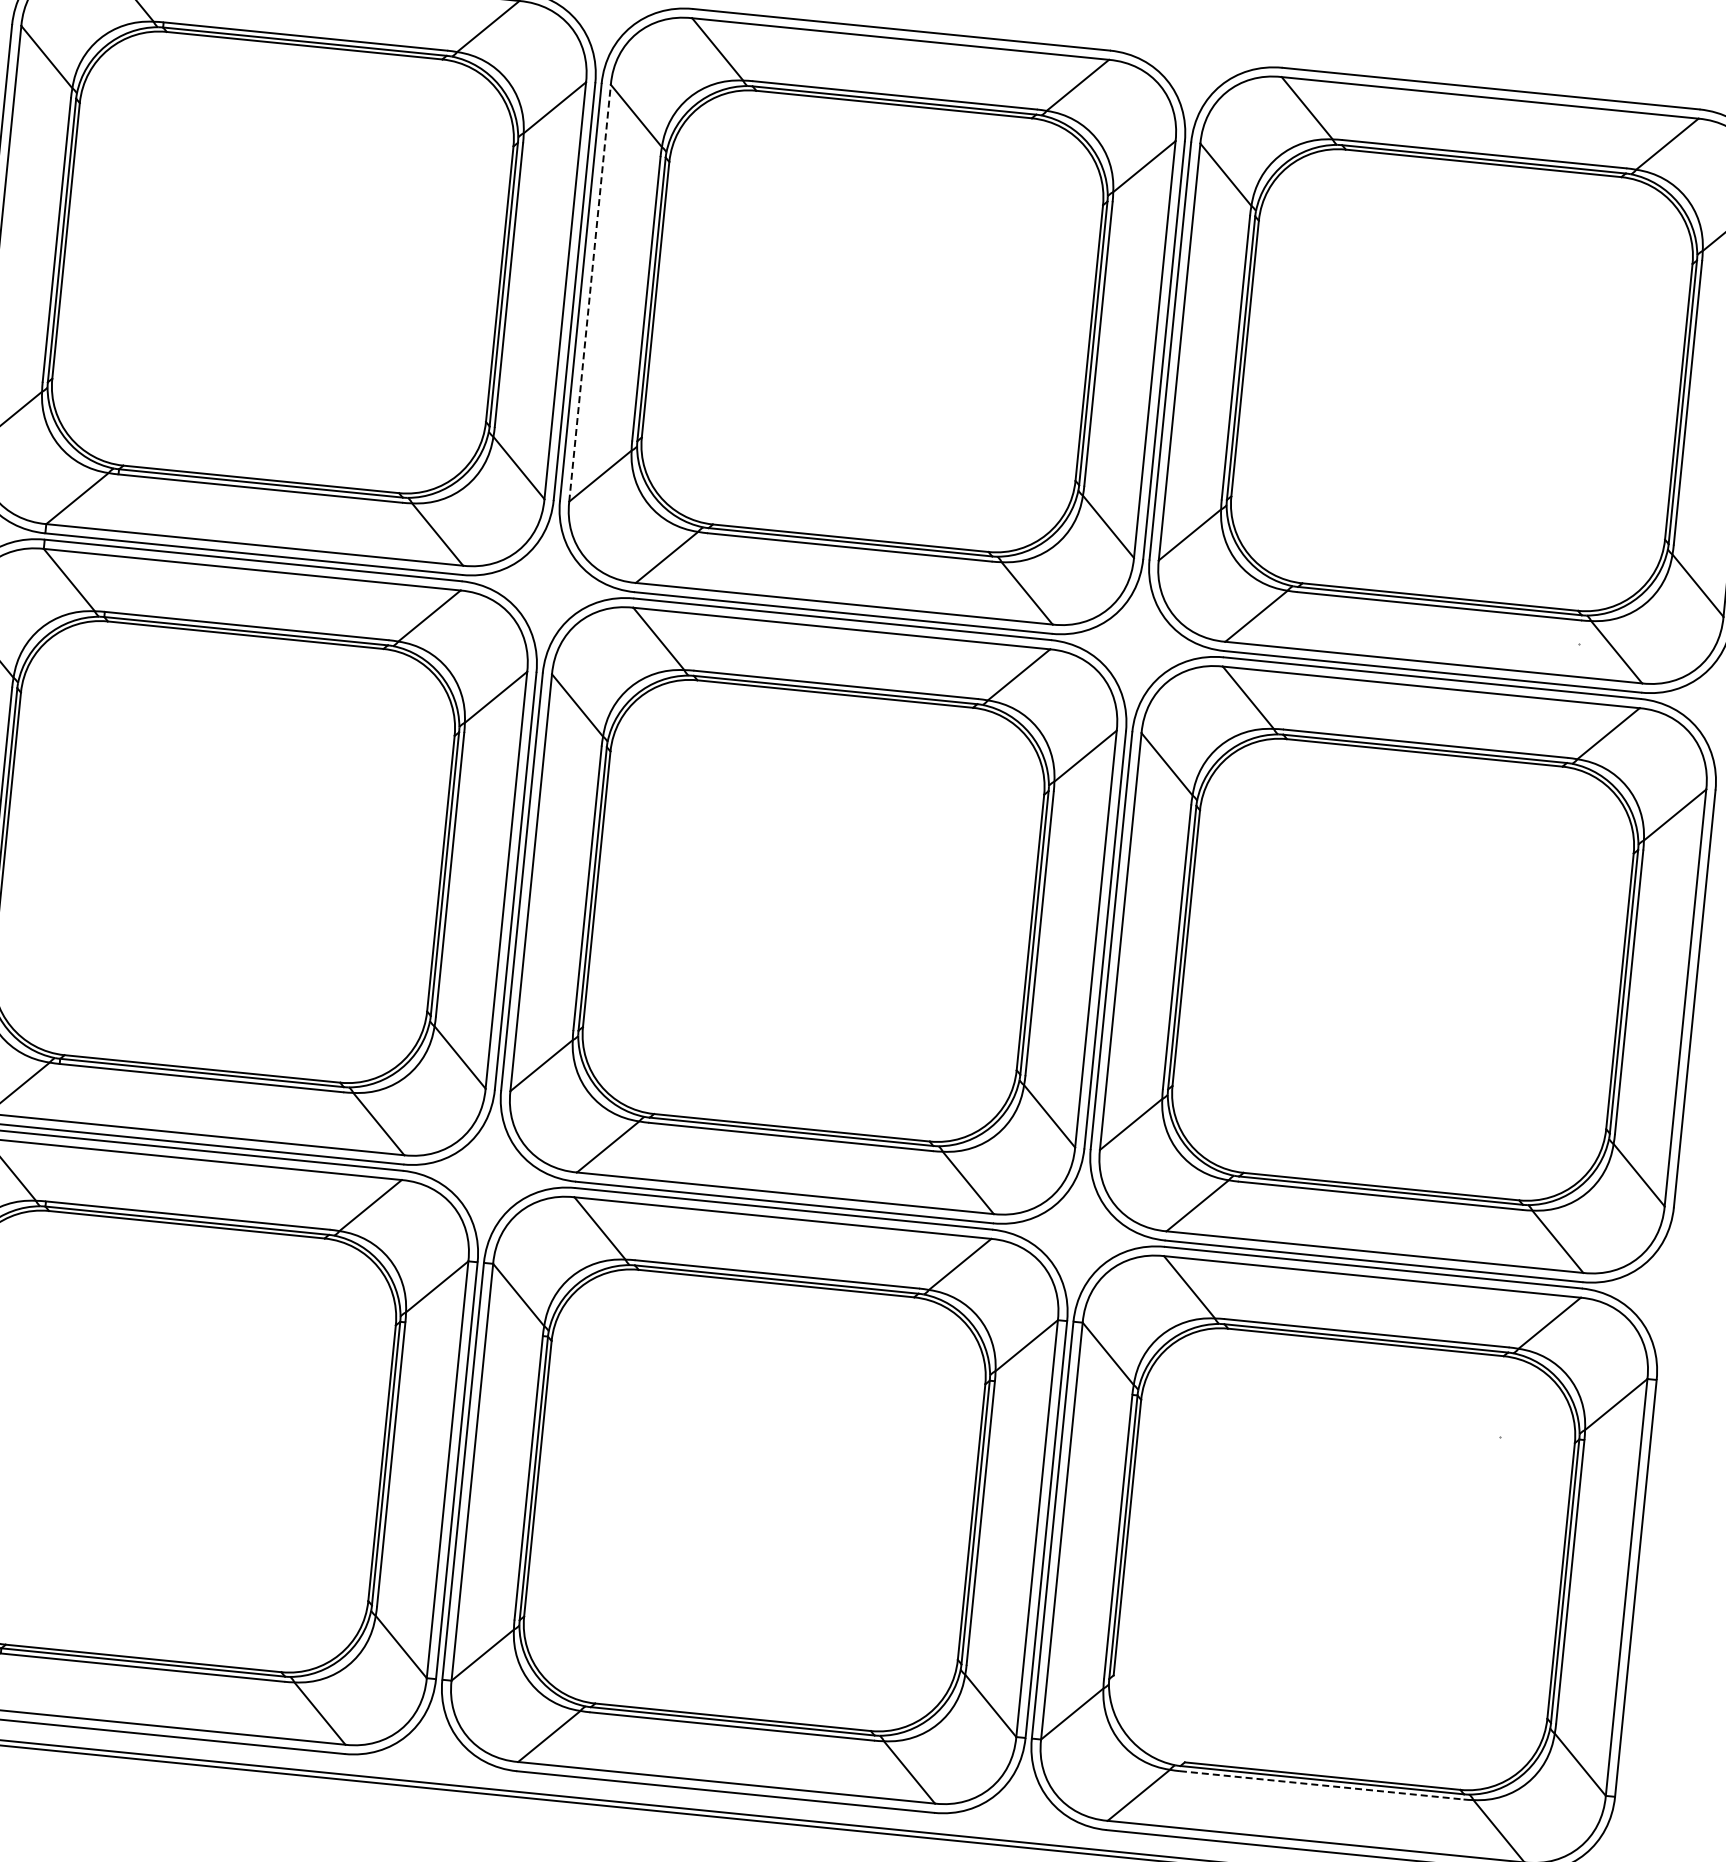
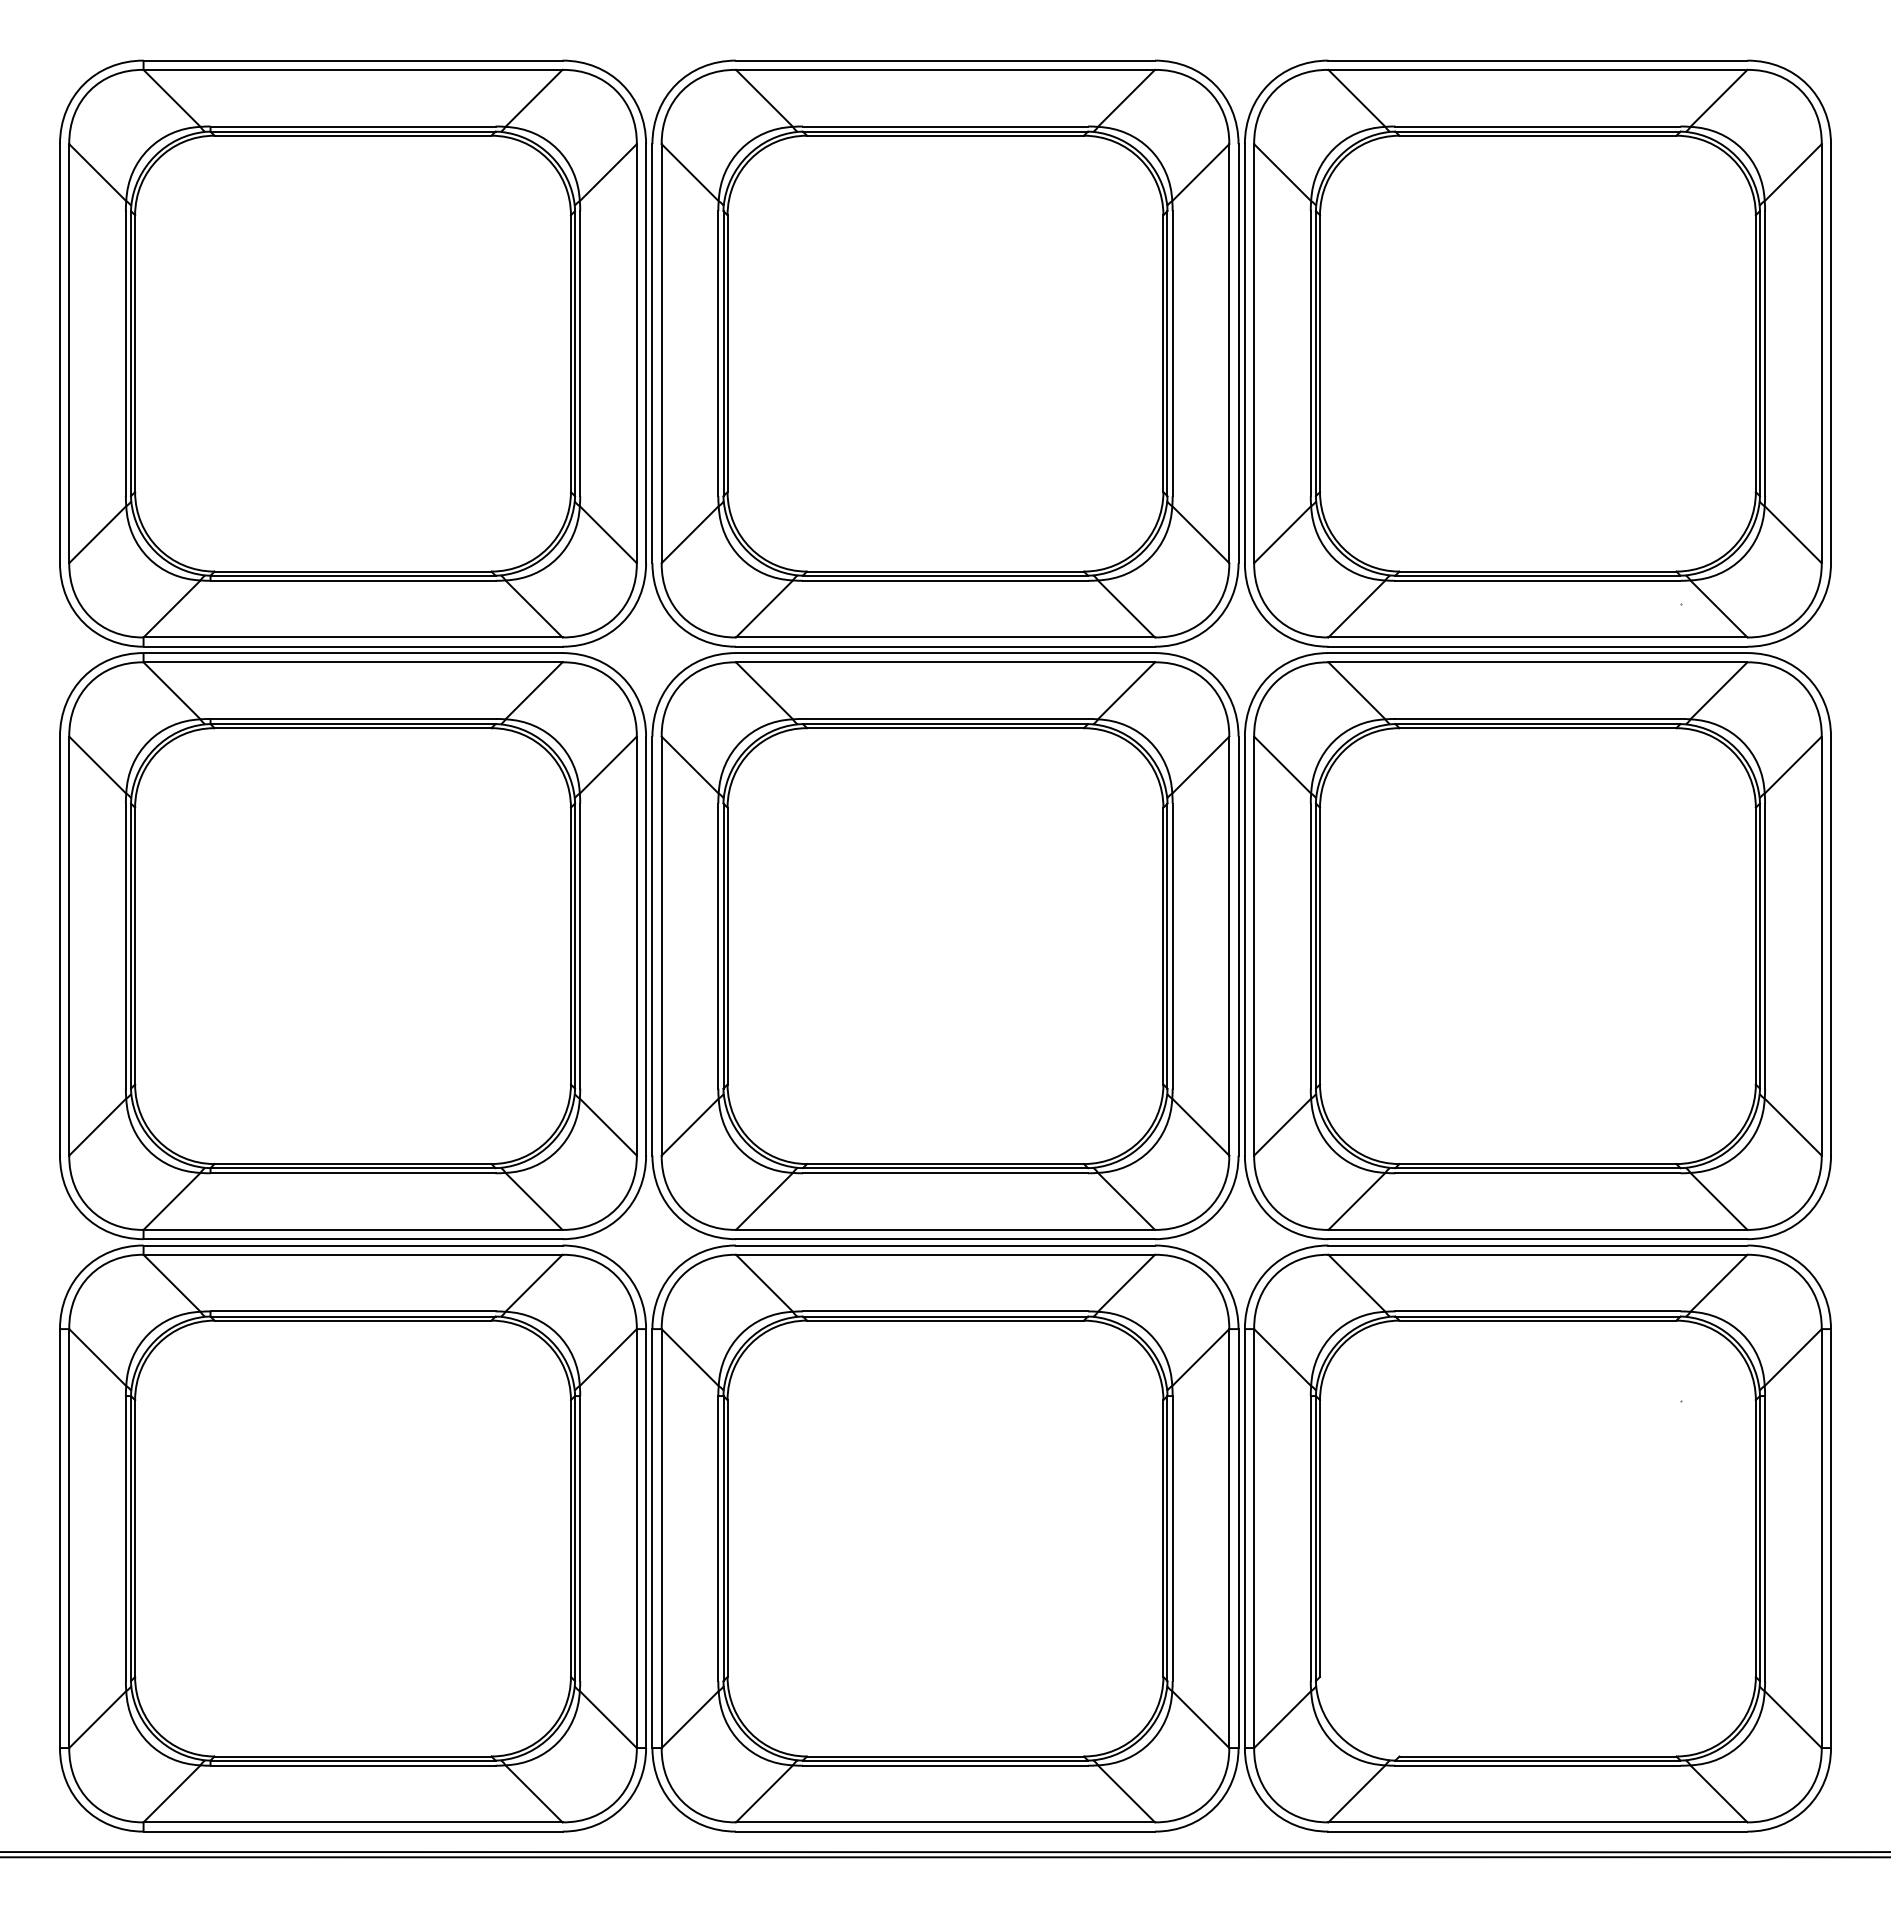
line: (589, 293) -> (661, 353), dashed -> solid
line: (1322, 1785) -> (1538, 1765), dashed -> solid

